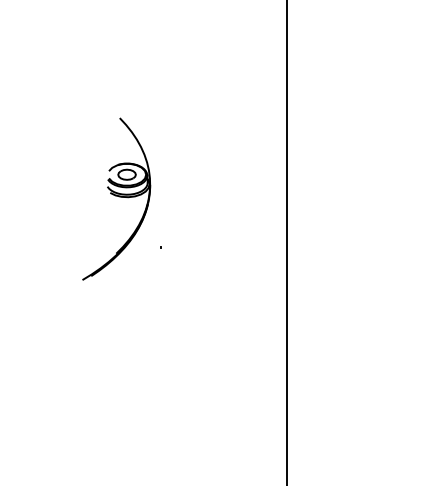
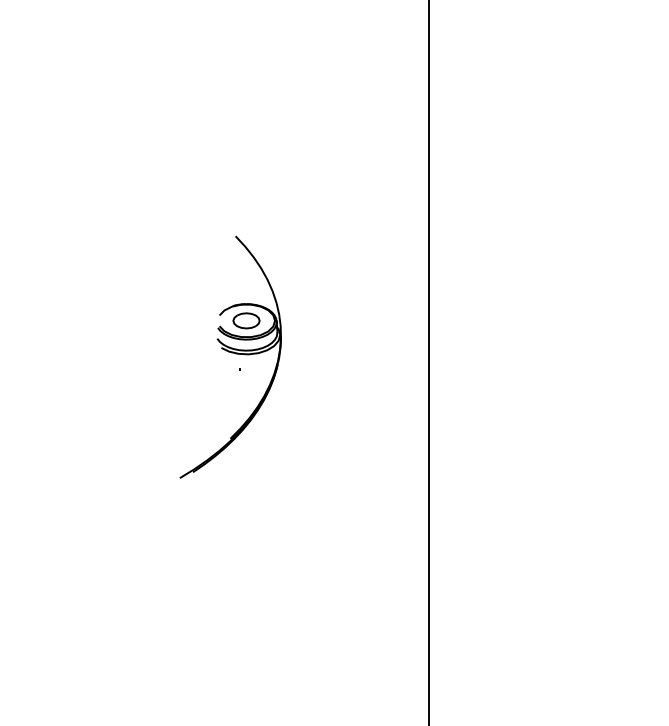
part: (116, 198) -> (230, 356), moved

